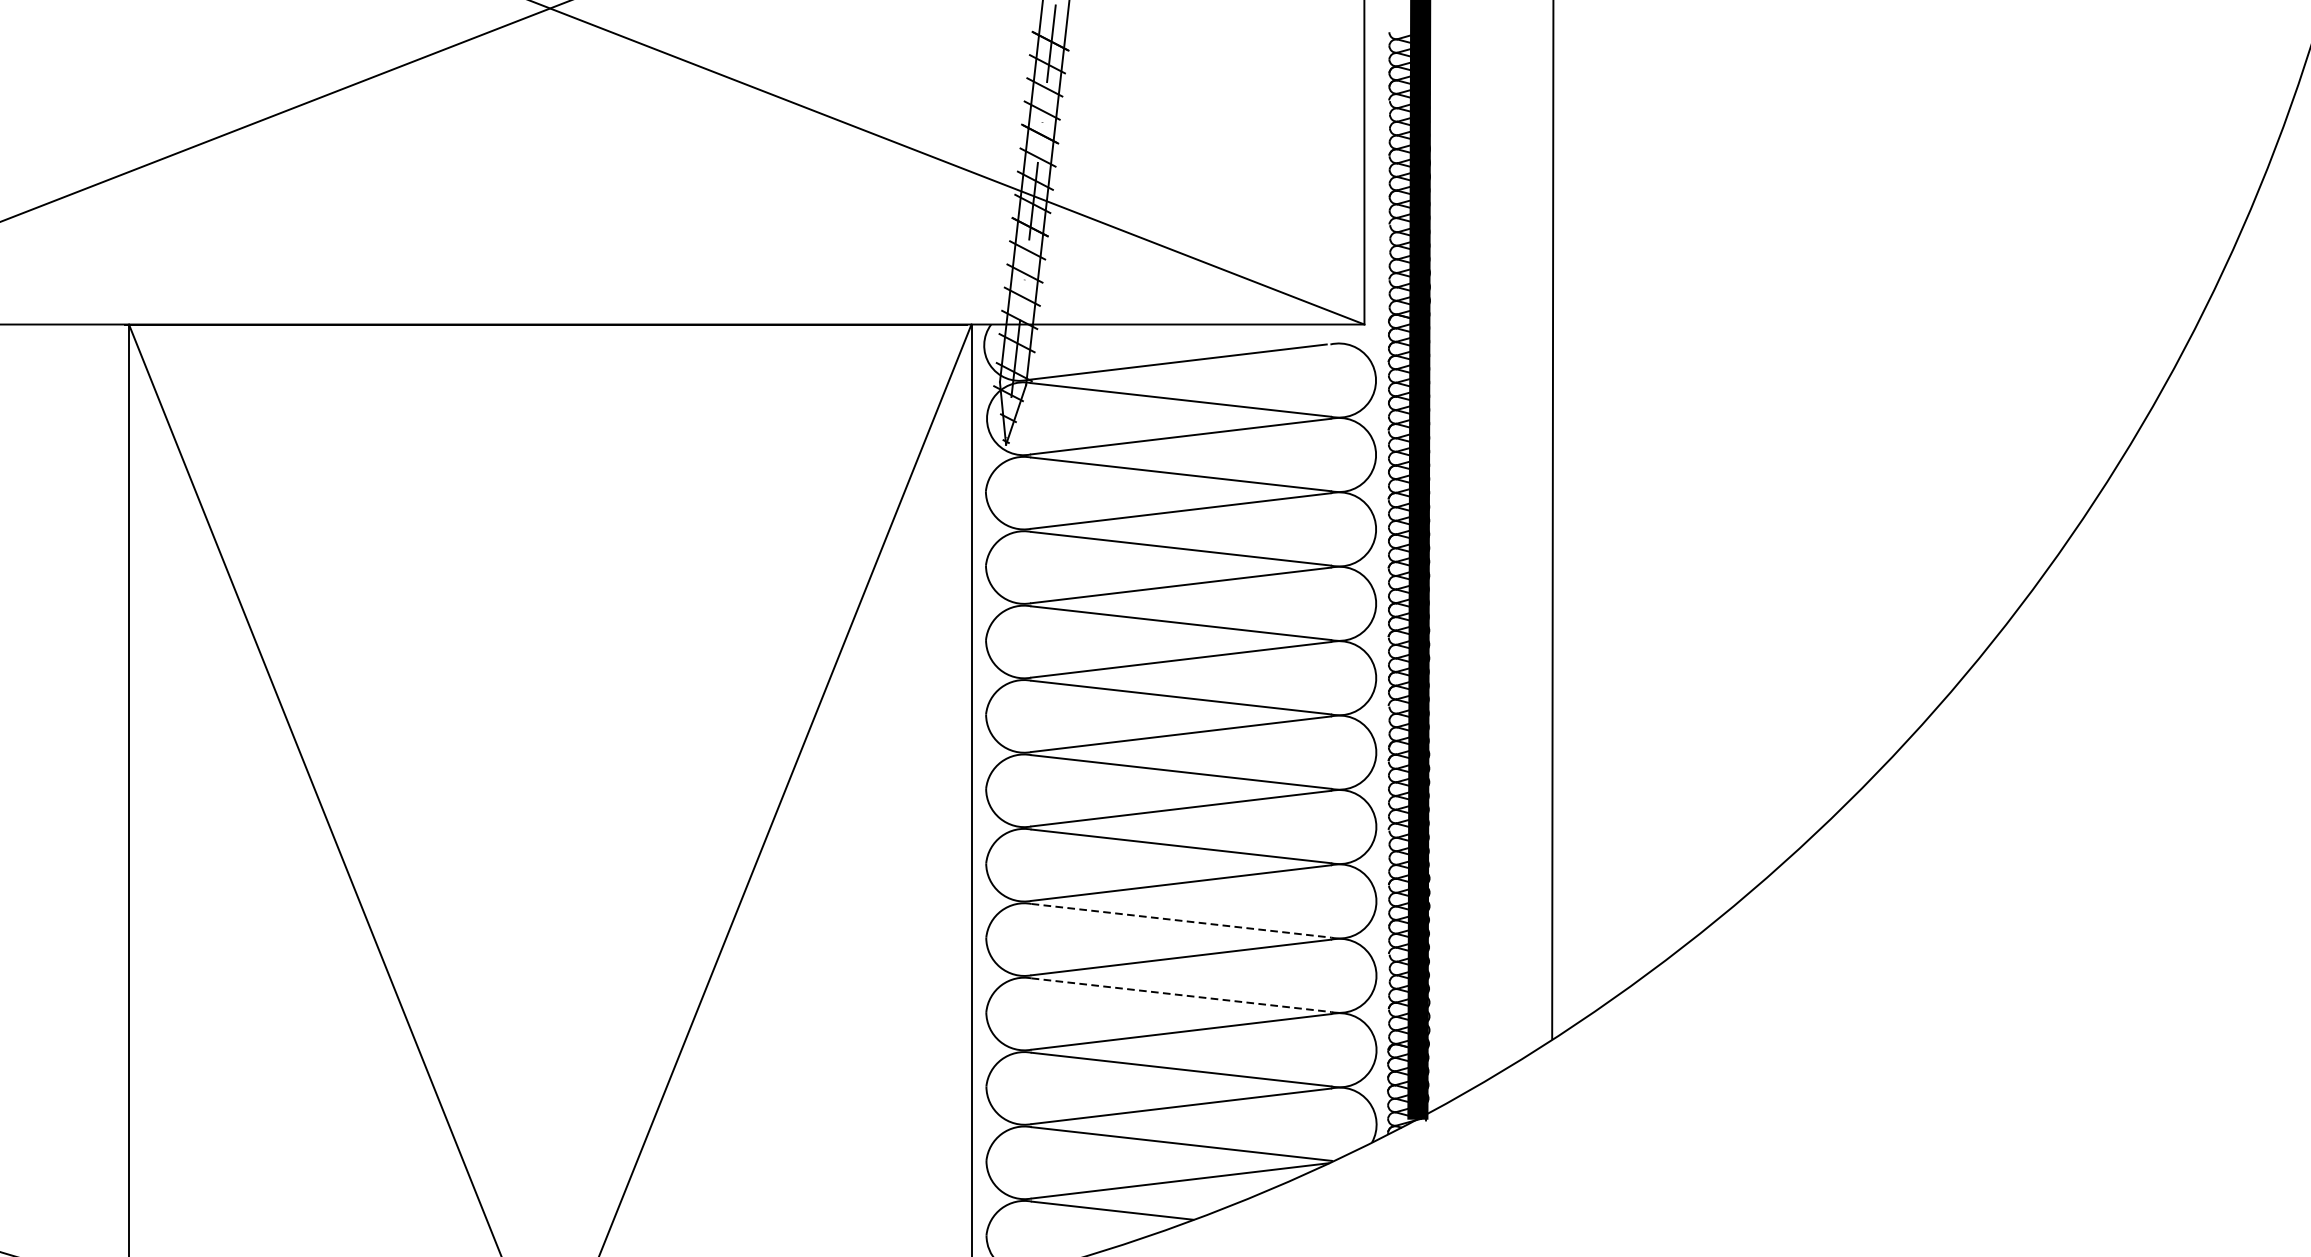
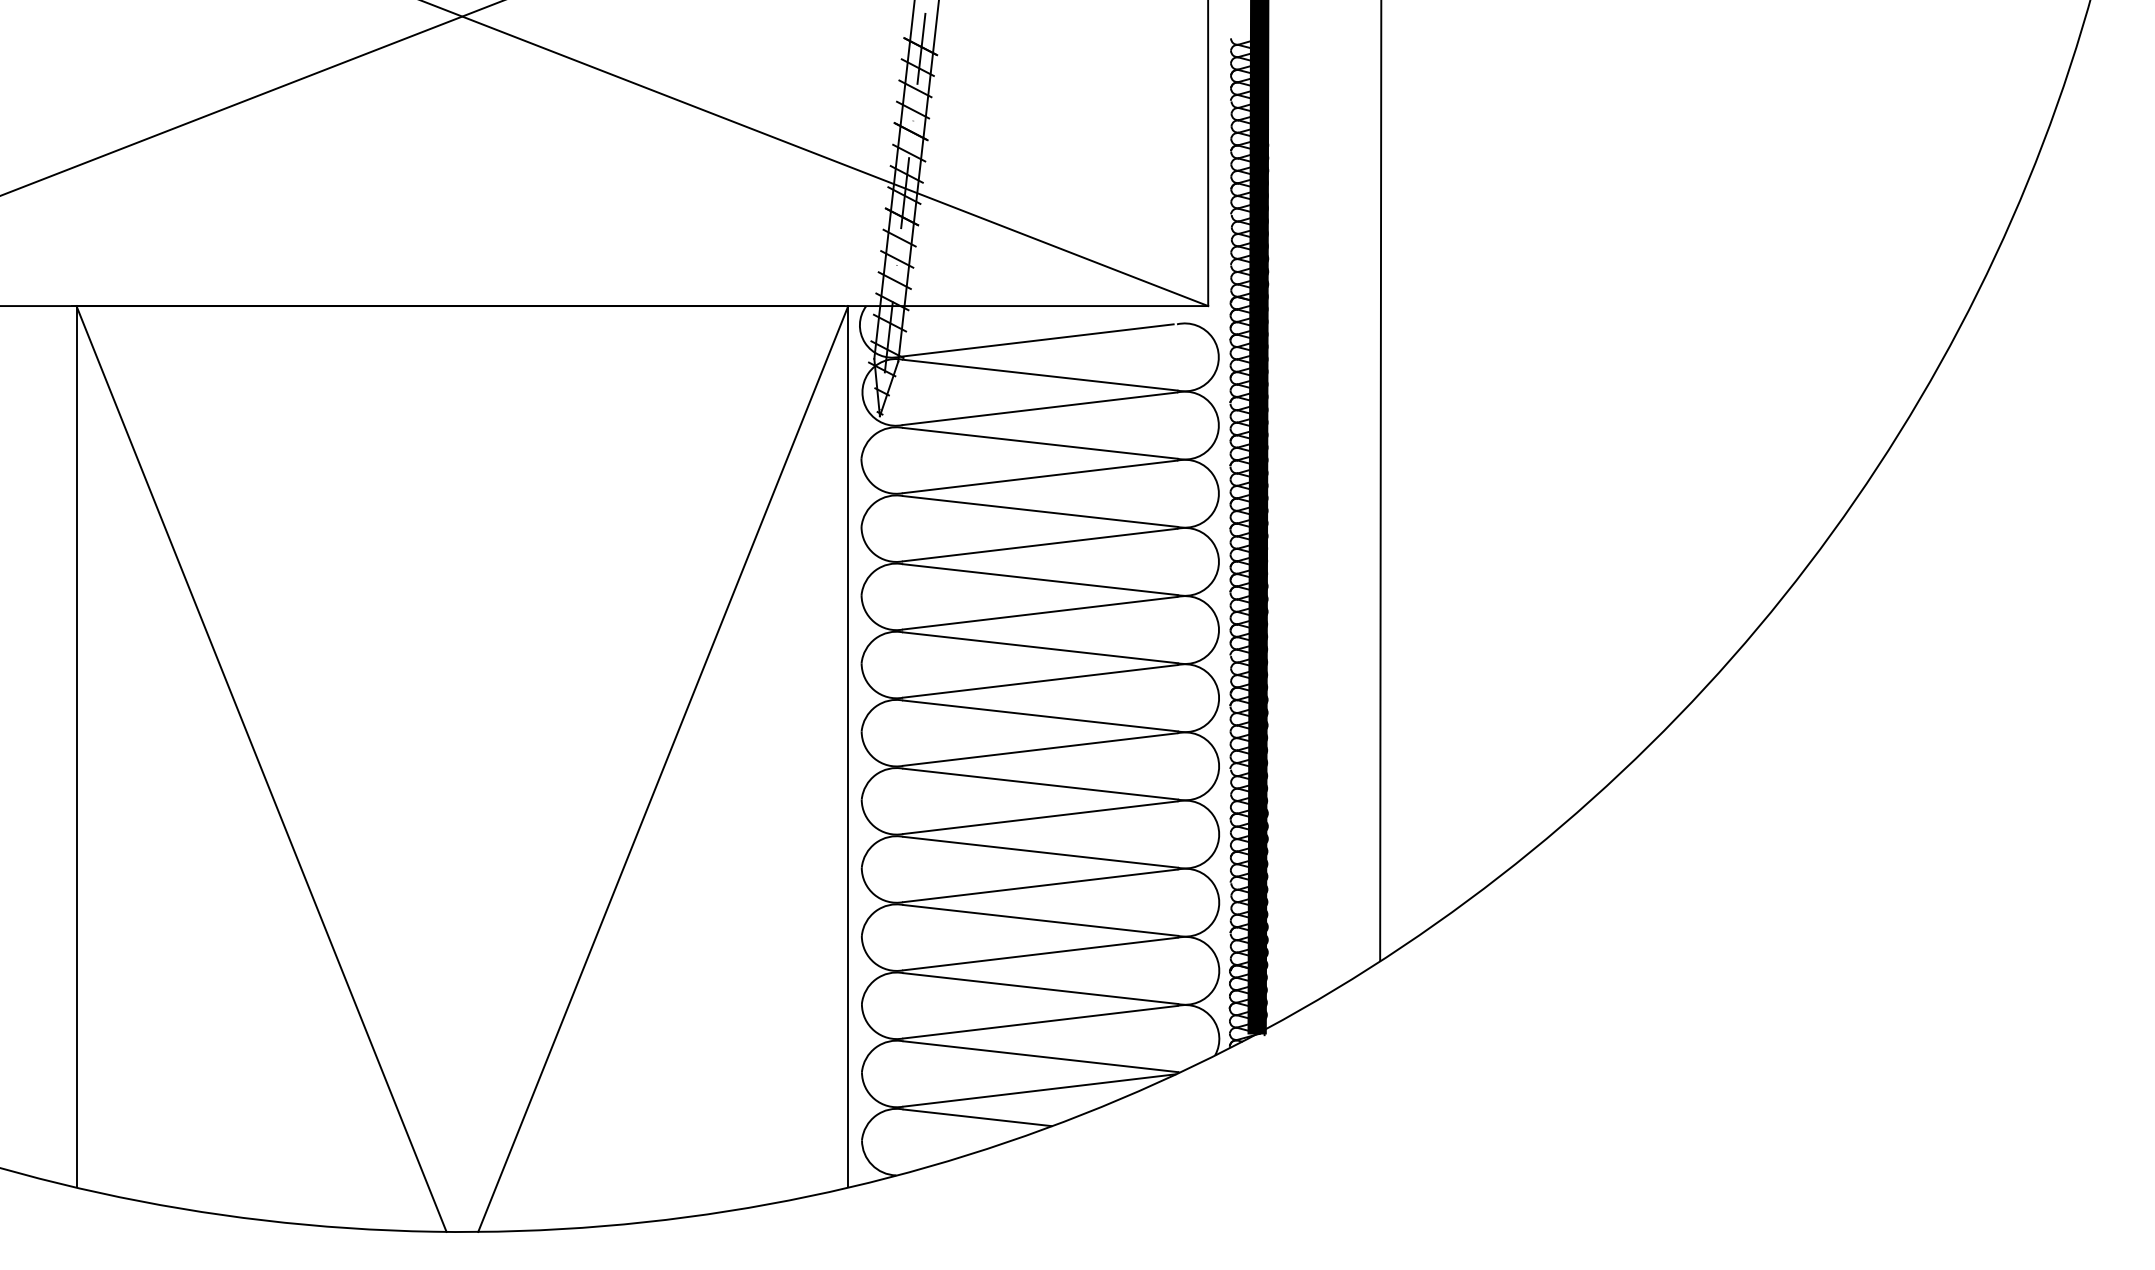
line: (1182, 921) -> (1041, 852), dashed -> solid
line: (1182, 995) -> (1041, 920), dashed -> solid

